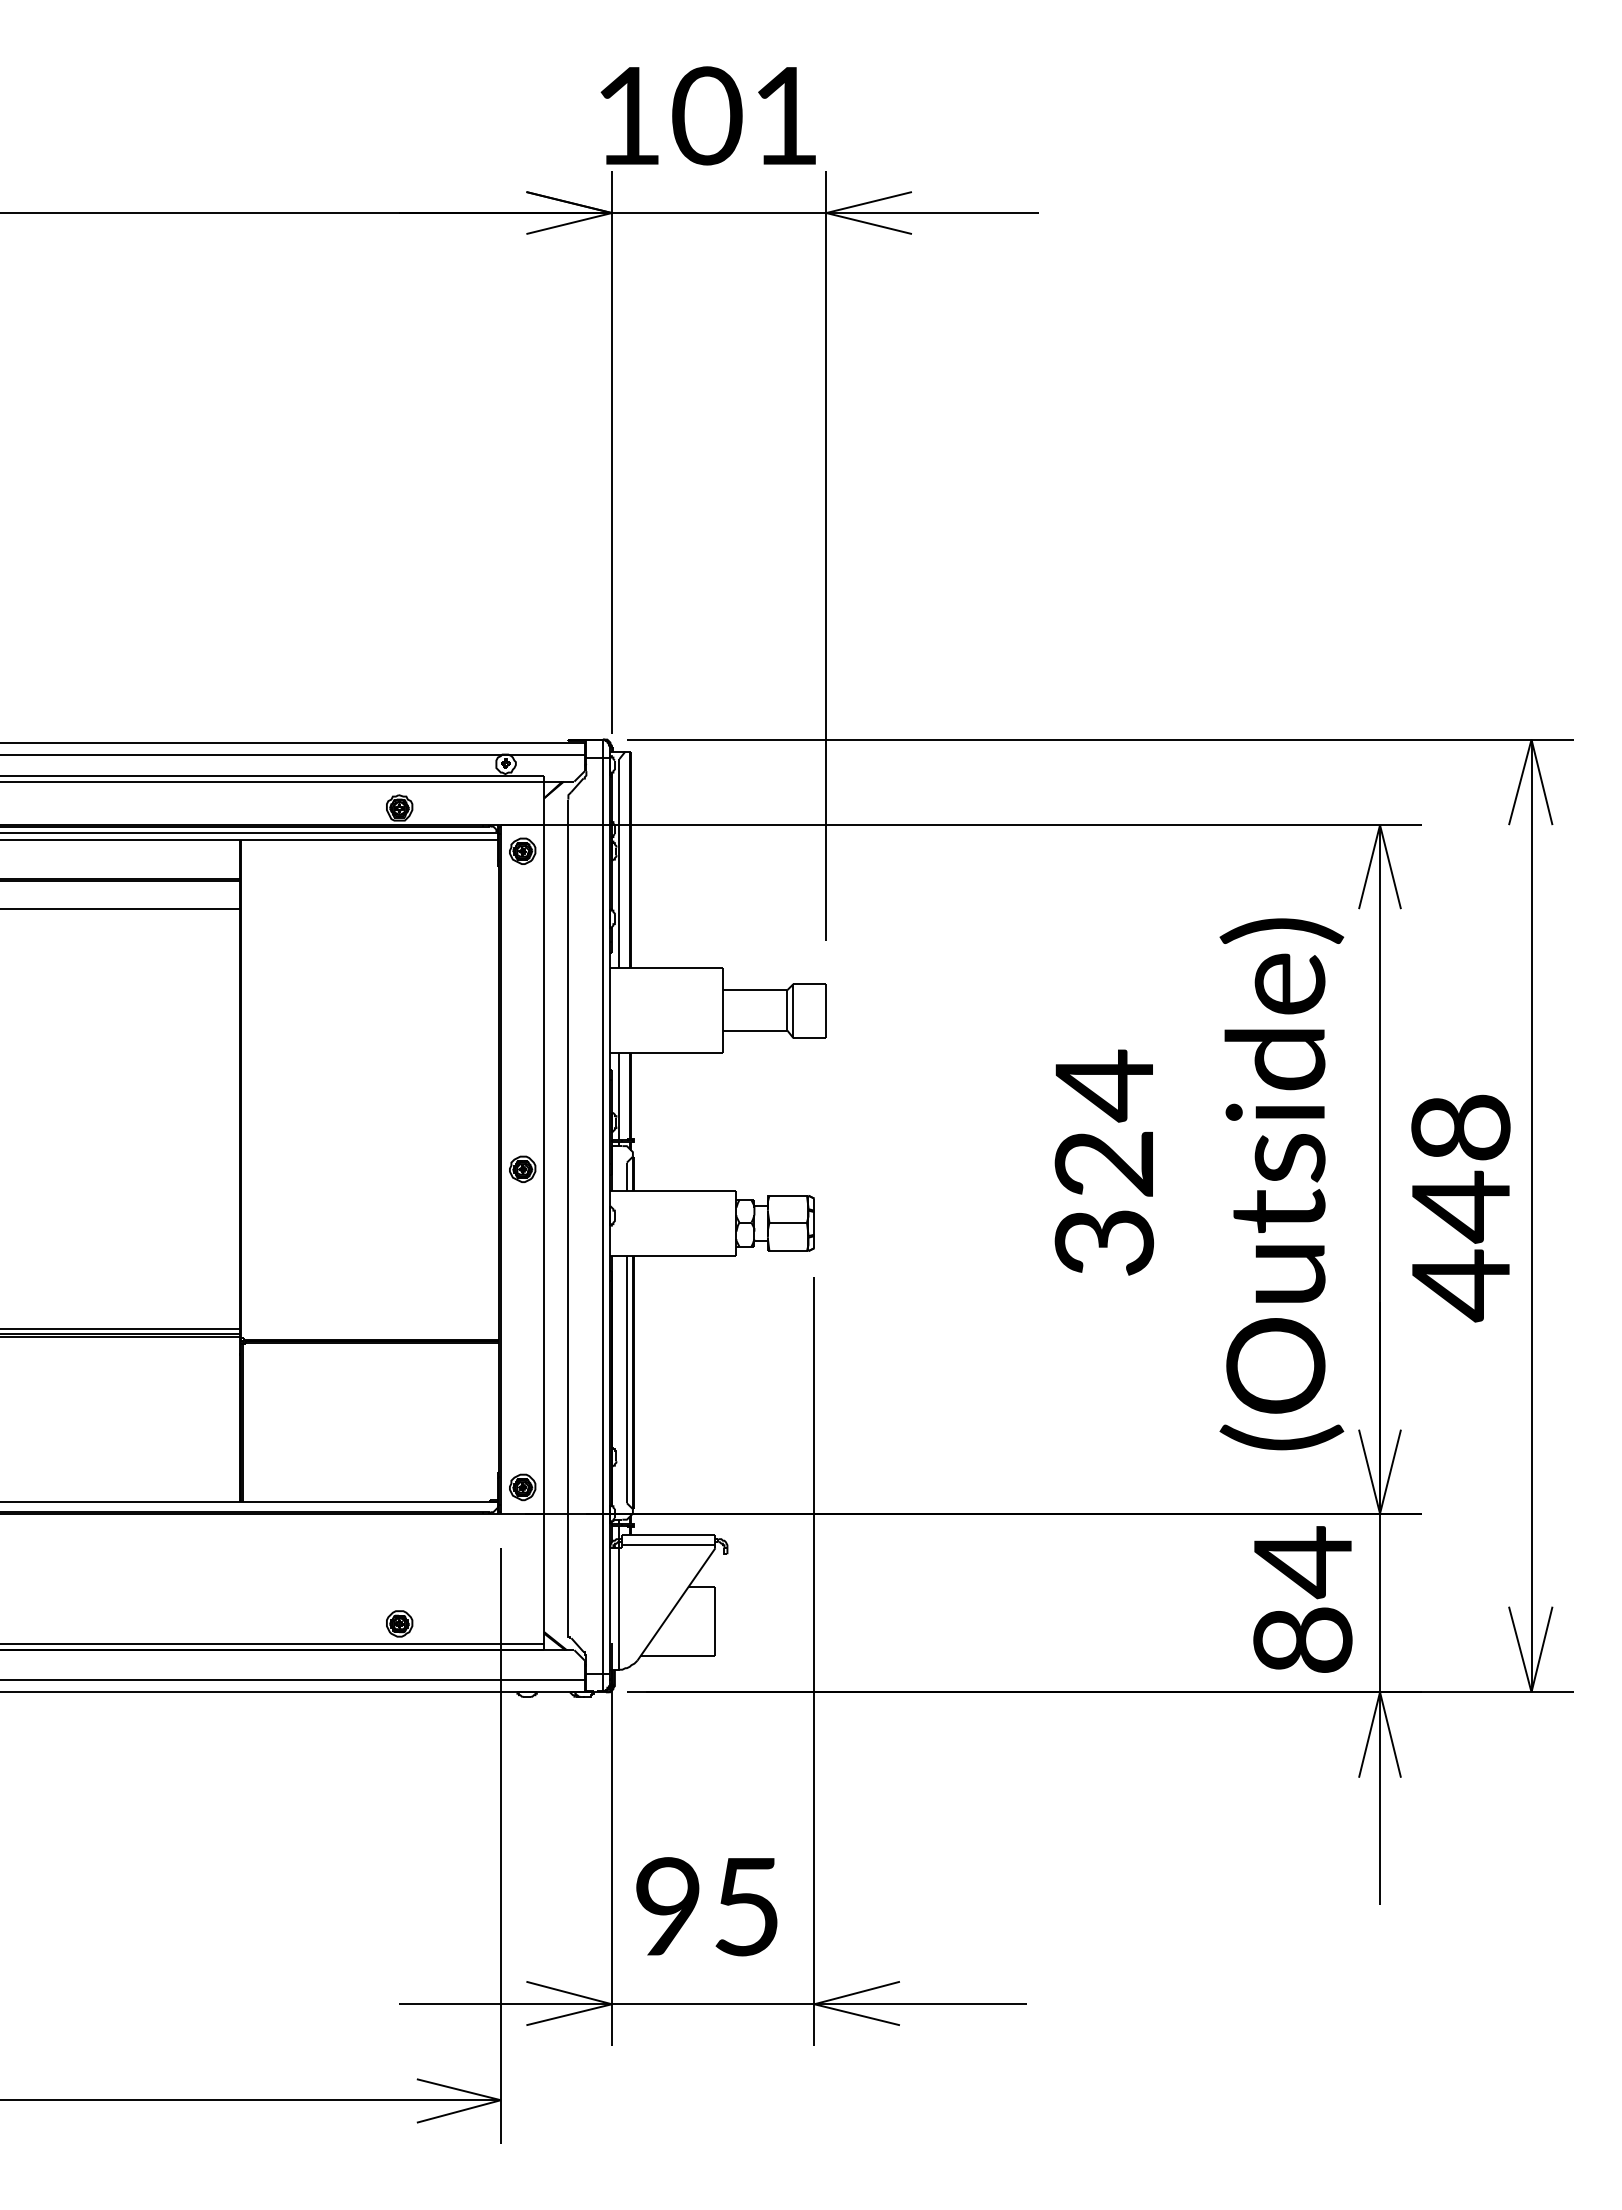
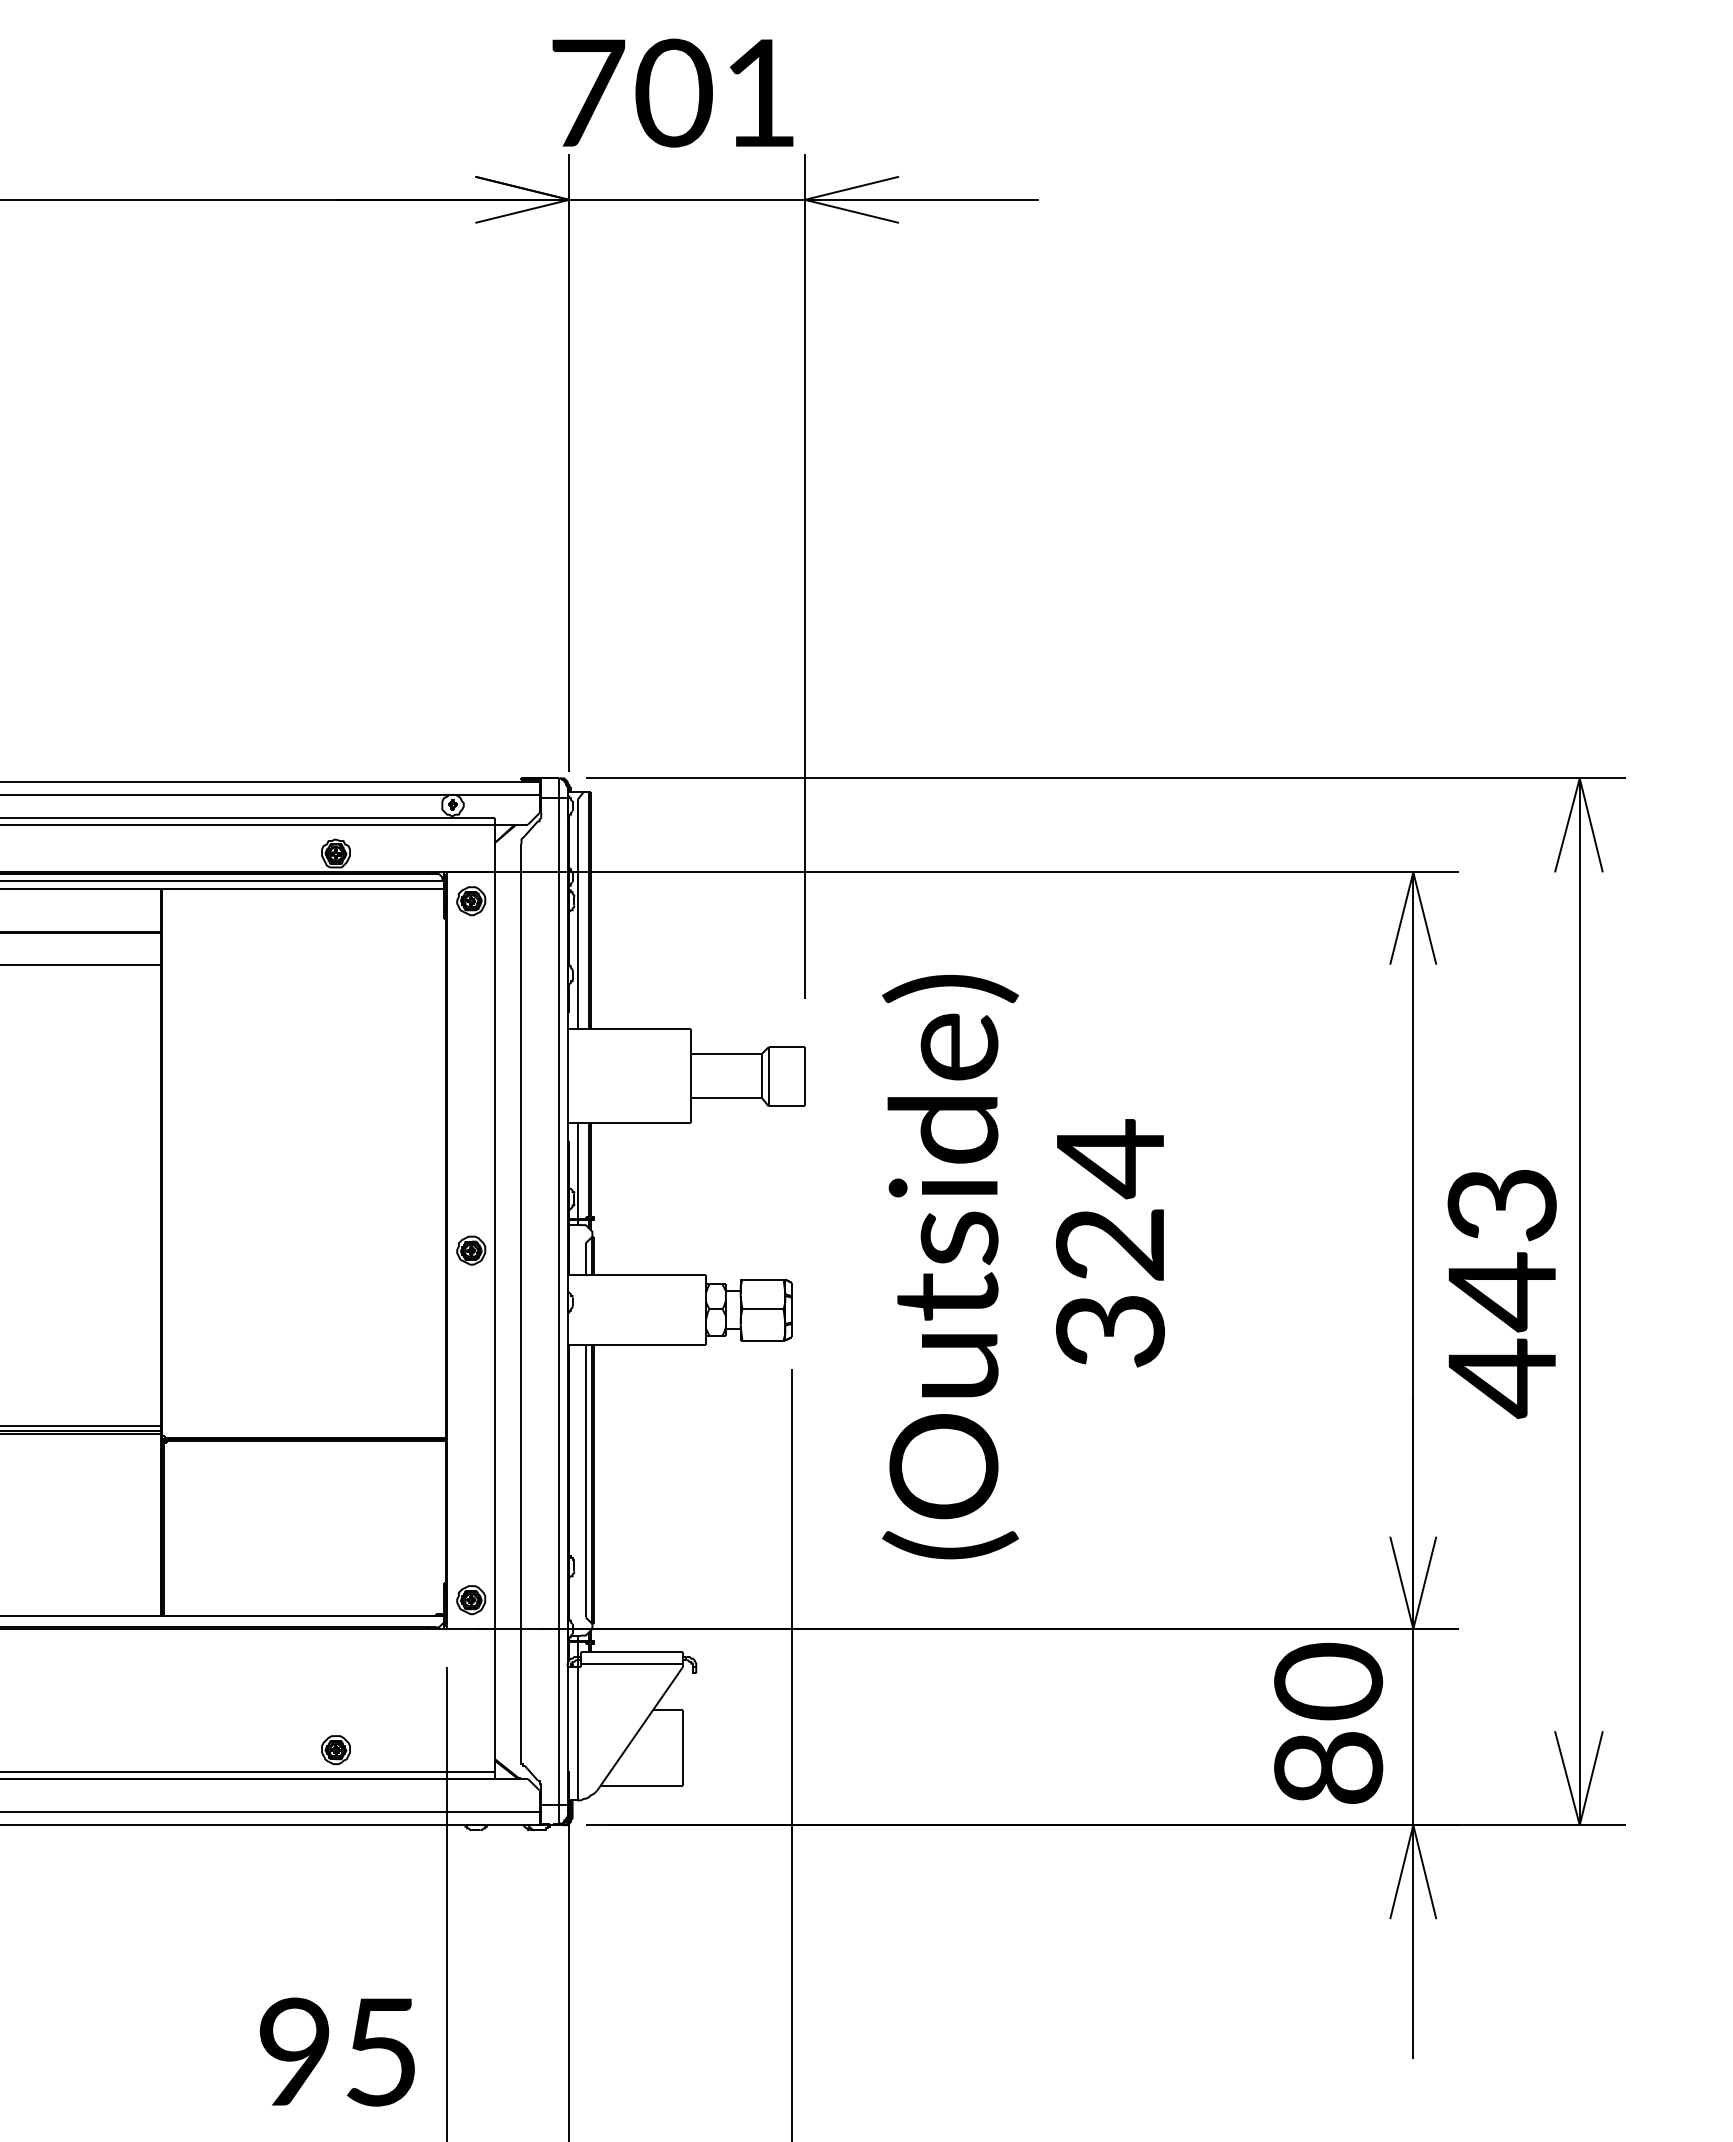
text: (629, 115) -> (588, 92), 101 -> 701
text: (1460, 1127) -> (1501, 1204), 448 -> 443
text: (1281, 1184) -> (950, 1267), moved
text: (1302, 1562) -> (1328, 1682), 84 -> 80
text: (706, 1906) -> (336, 2051), moved

